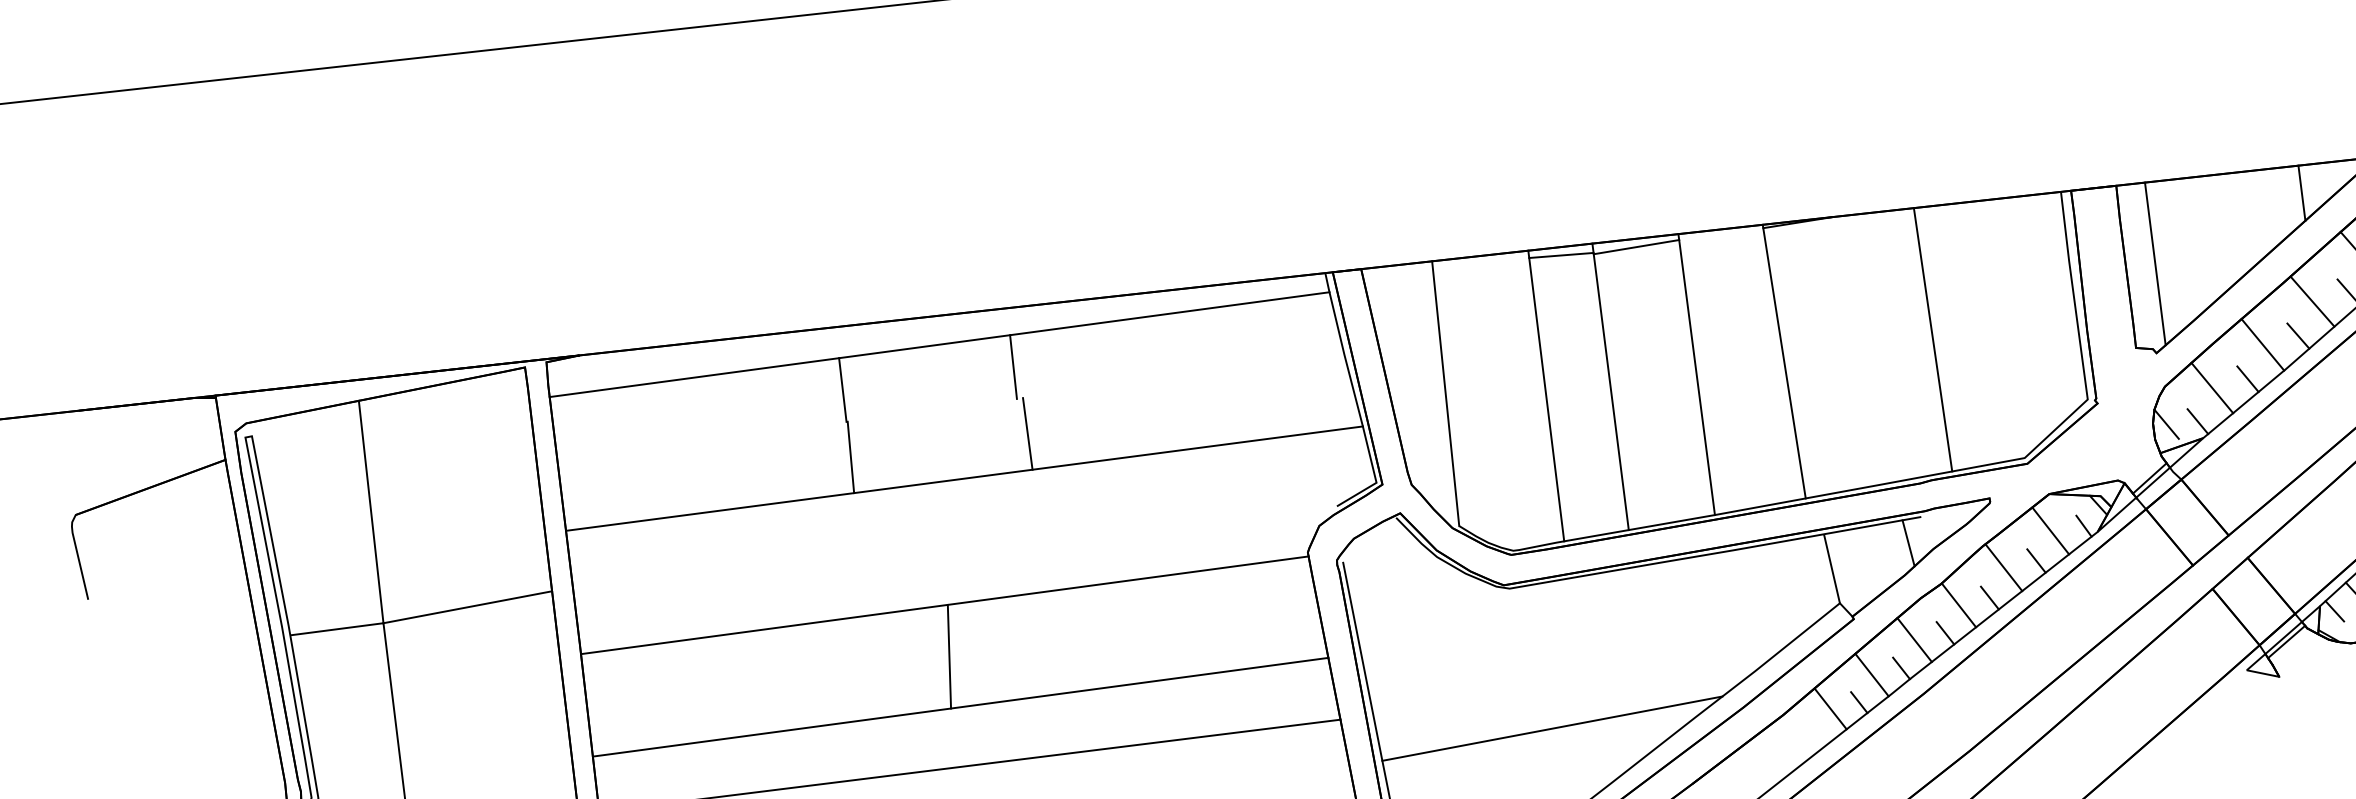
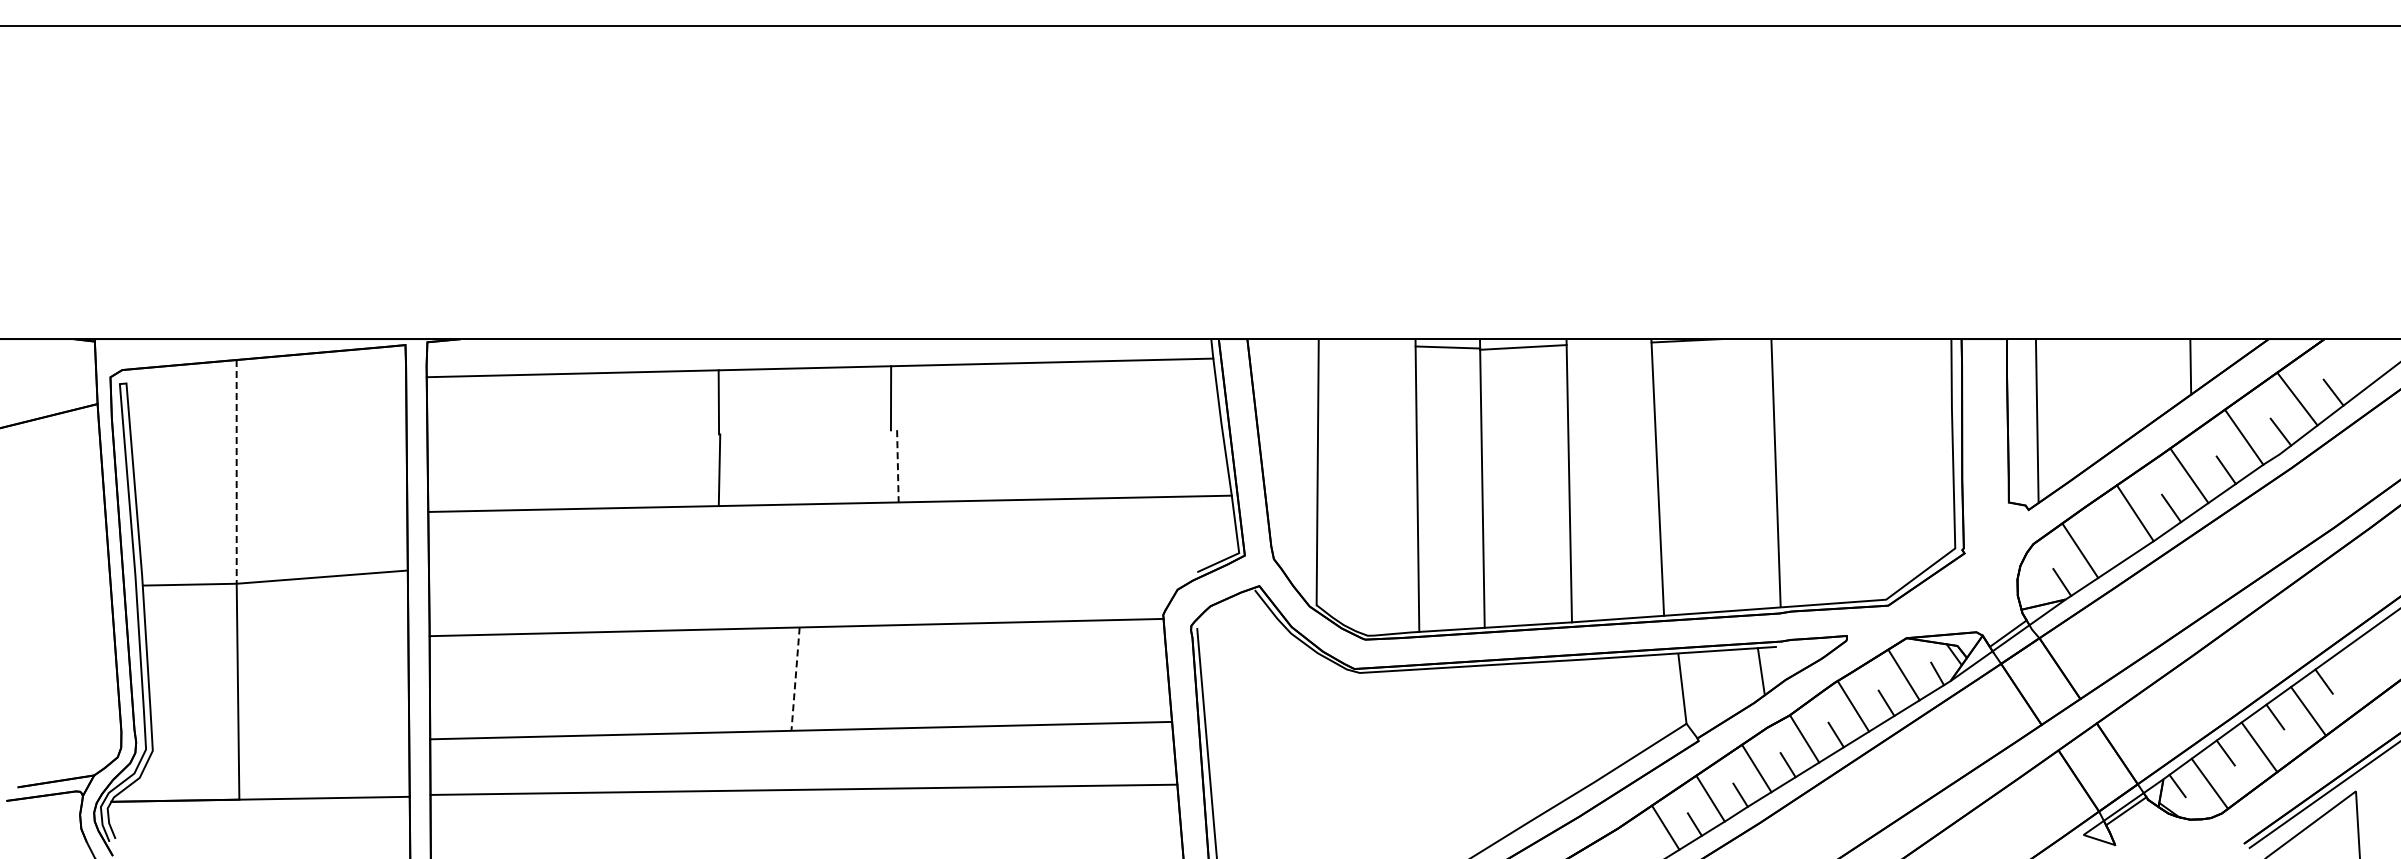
line: (1932, 340) -> (1775, 473), moved
line: (2247, 378) -> (2116, 545), removed
line: (2166, 424) -> (2030, 581), removed
line: (1027, 434) -> (897, 466), solid -> dashed
line: (370, 511) -> (236, 471), solid -> dashed
line: (949, 657) -> (795, 679), solid -> dashed
line: (1551, 728) -> (1386, 816), removed

